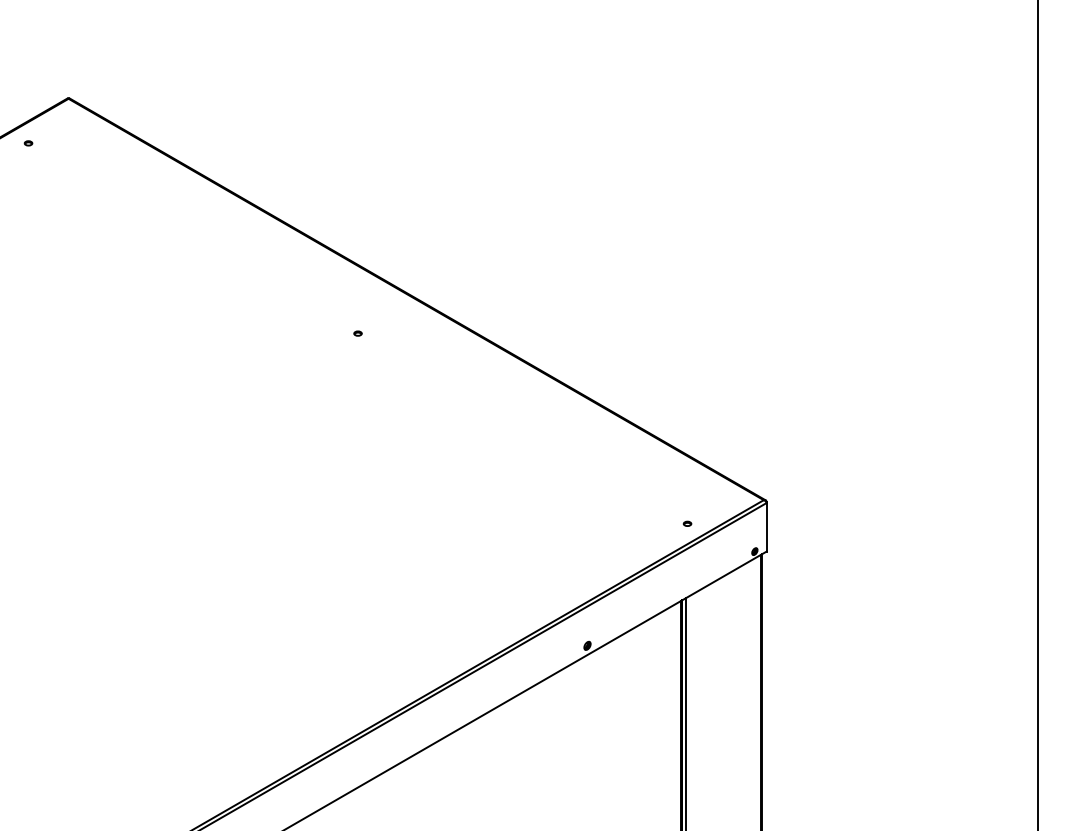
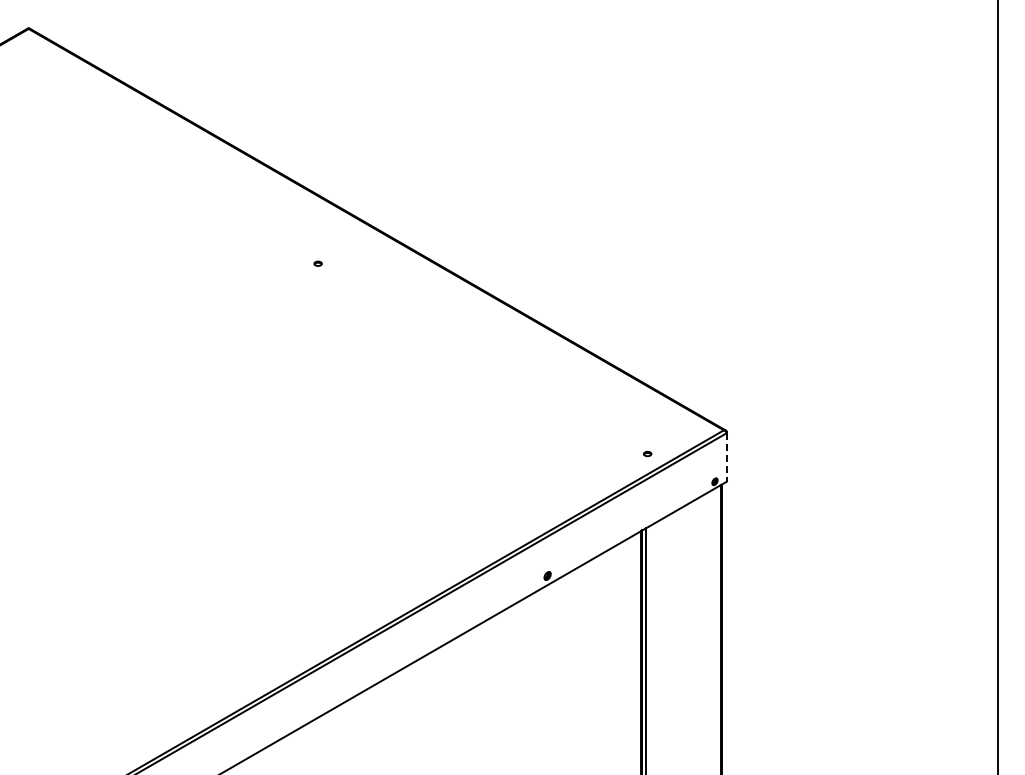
line: (766, 527) -> (726, 457), solid -> dashed

